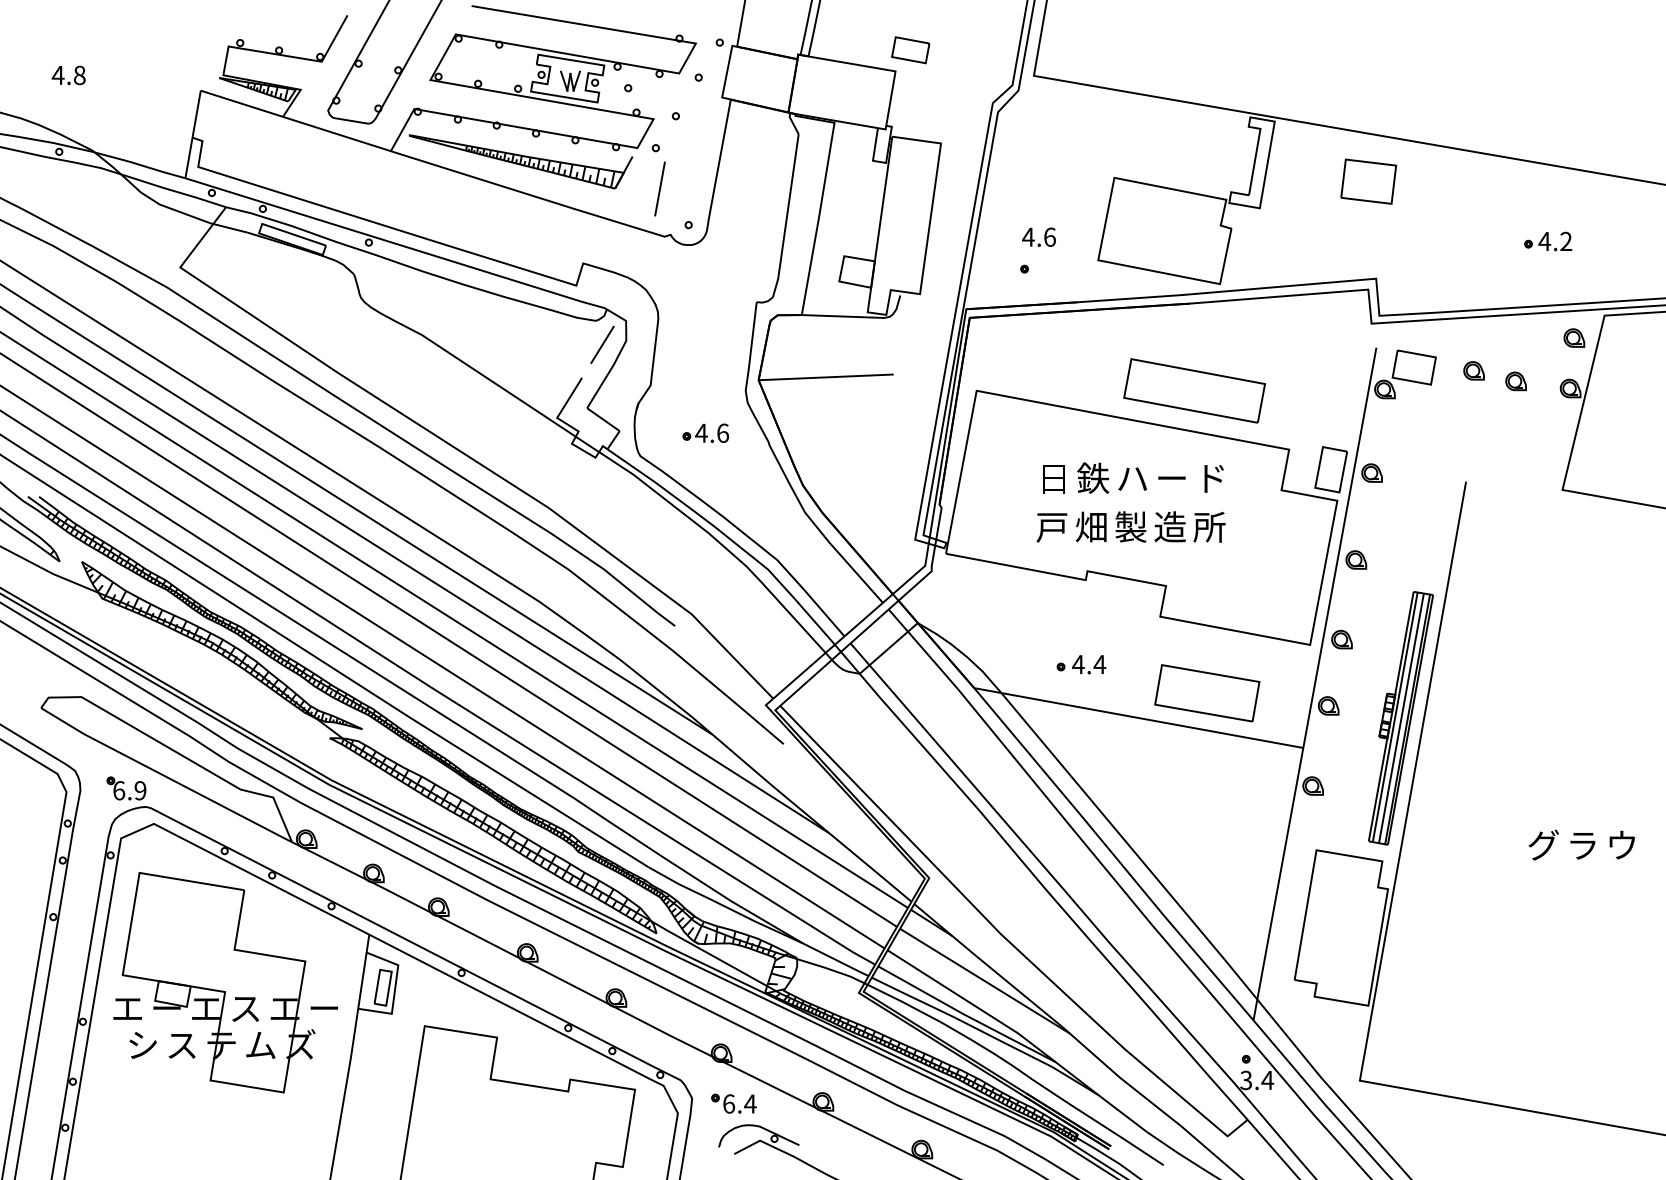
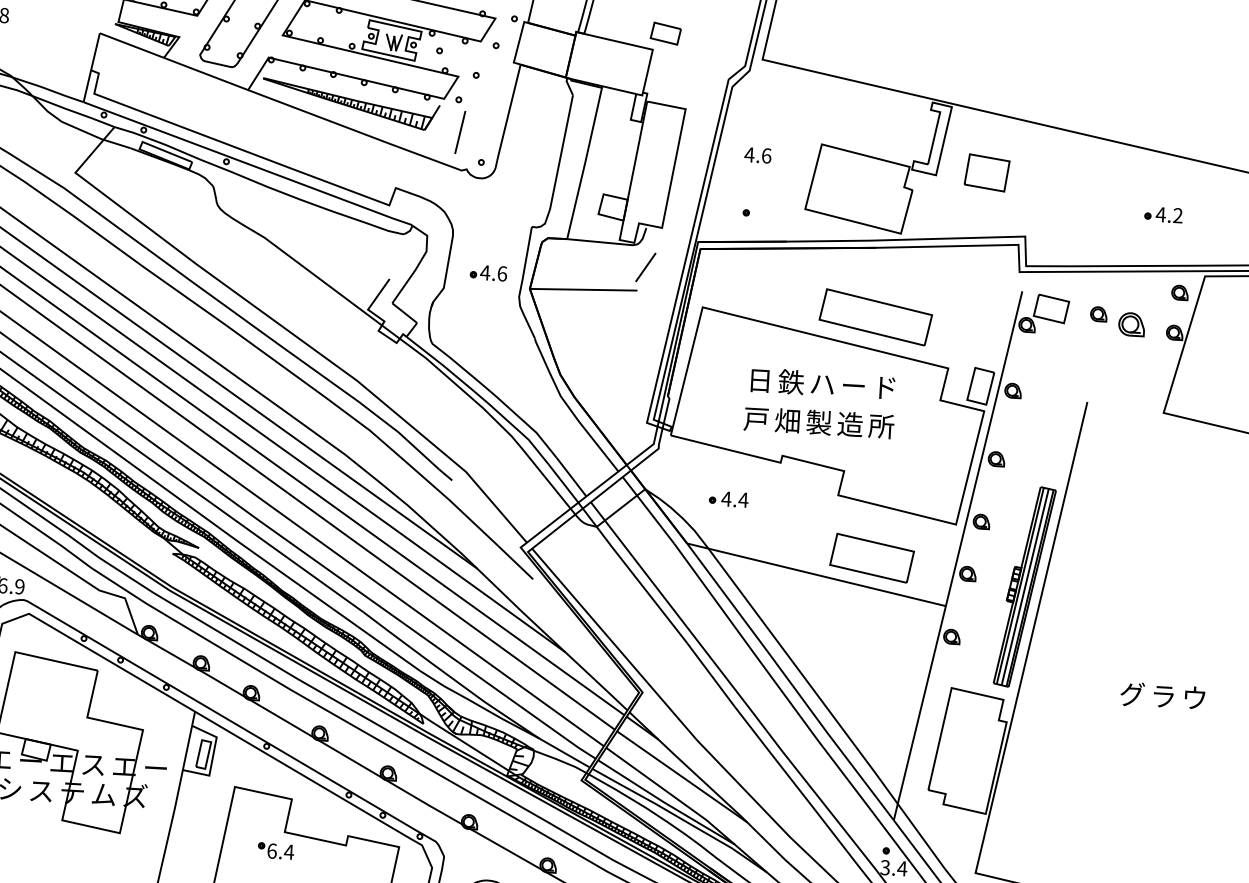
part: (1368, 181) -> (986, 172), moved
text: (1038, 236) -> (757, 154), moved
line: (602, 344) -> (645, 267), moved
part: (1515, 381) -> (1131, 324), size x1.6
part: (705, 432) -> (488, 272), moved
part: (1081, 664) -> (728, 499), moved
part: (733, 1103) -> (275, 850), moved

